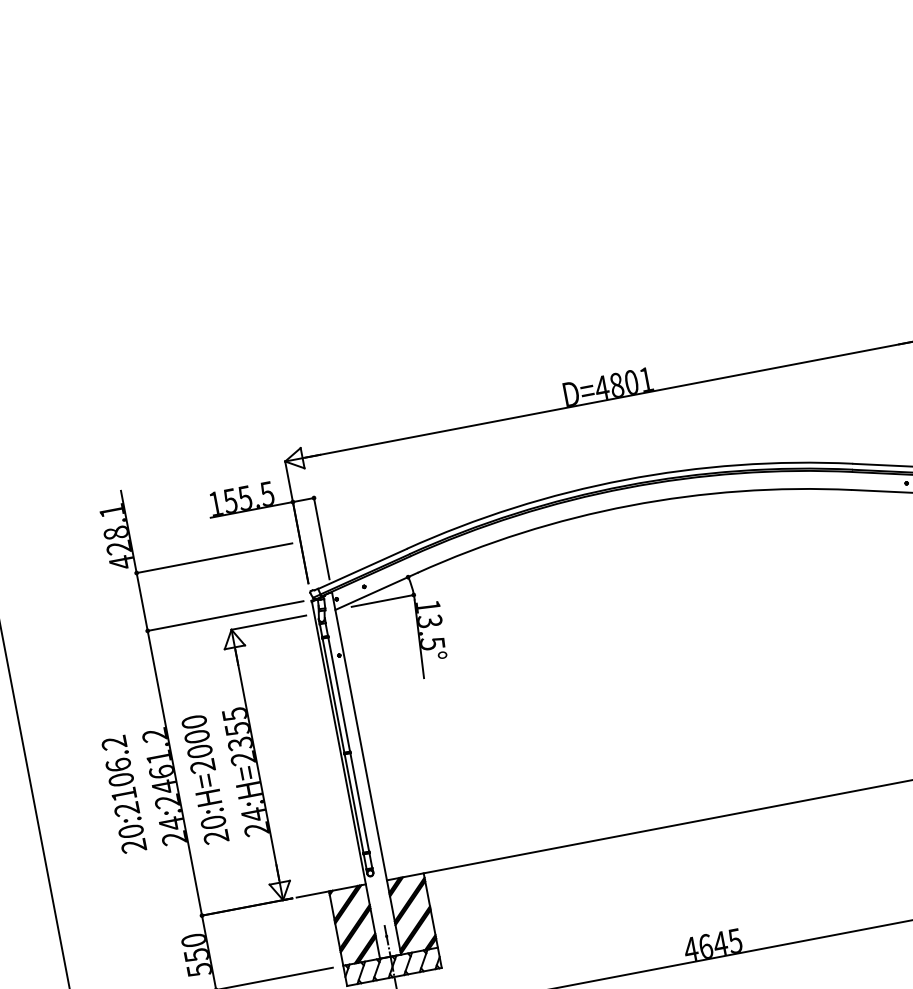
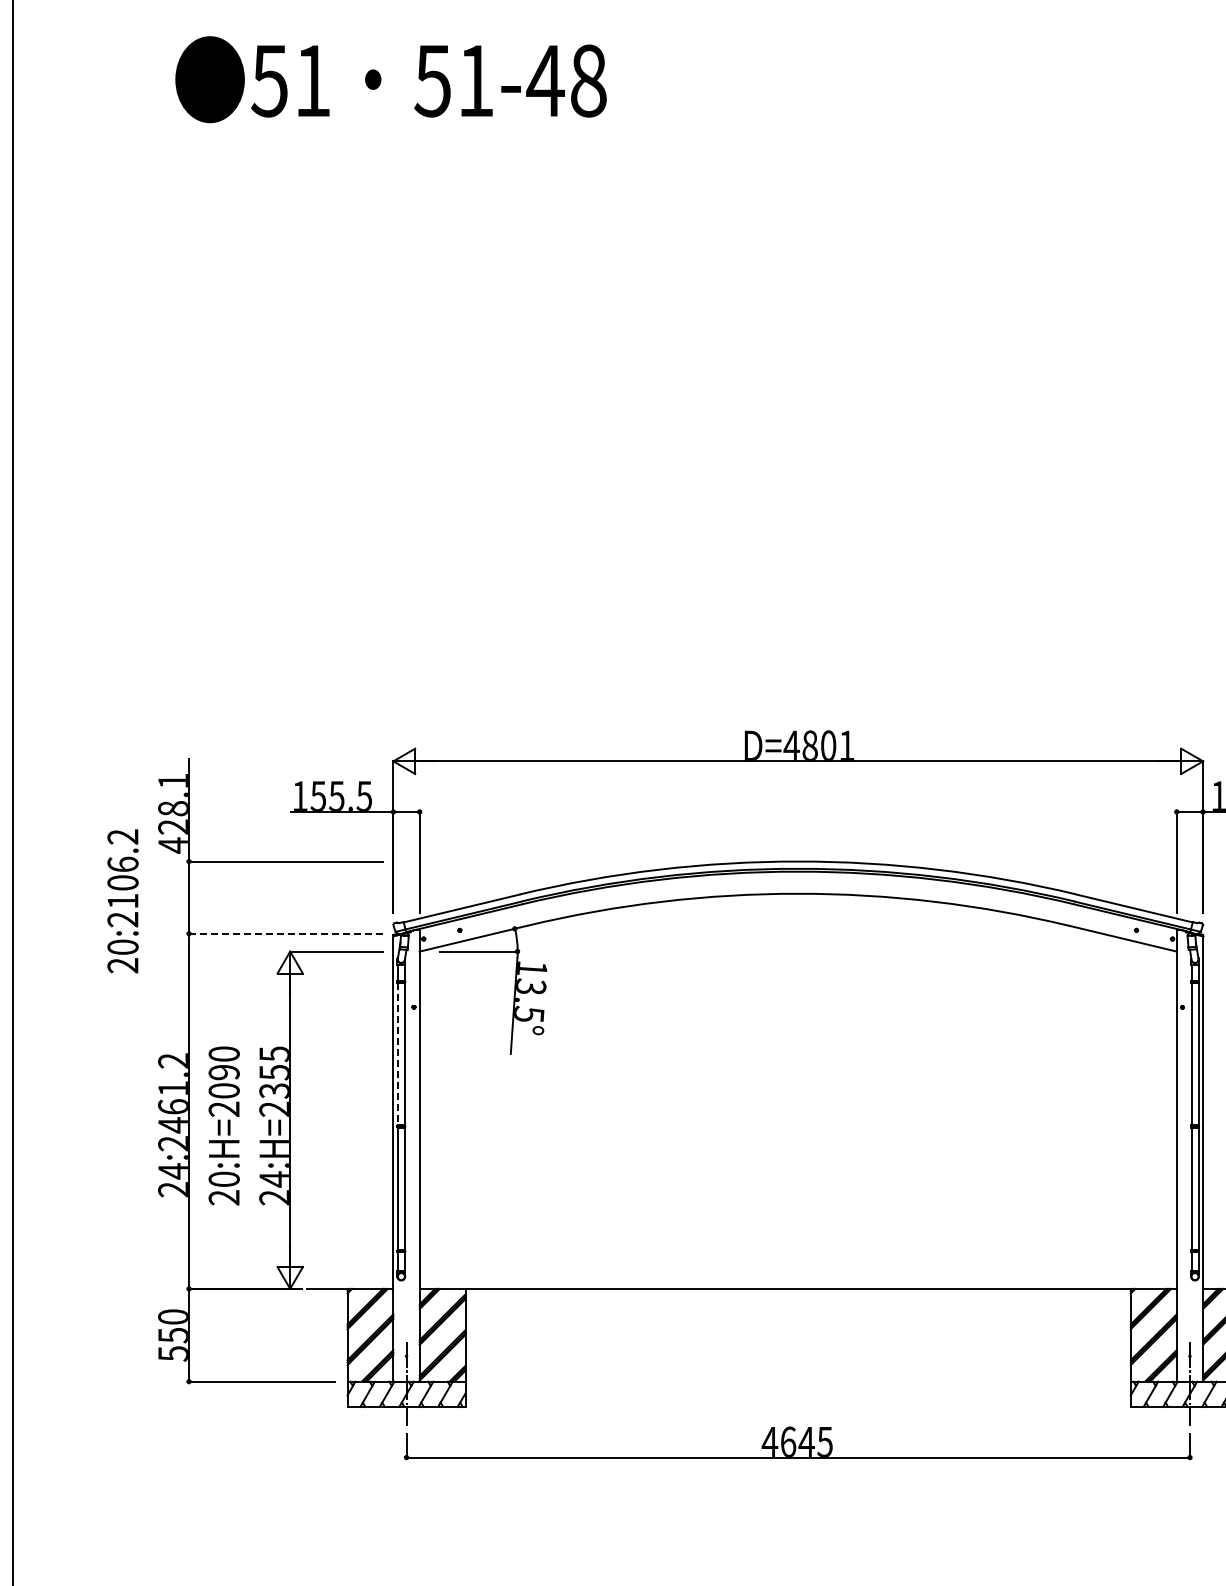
line: (225, 615) -> (285, 933), solid -> dashed
line: (333, 695) -> (397, 1054), solid -> dashed
text: (196, 736) -> (223, 1072), 20:H=2000 -> 20:H=2090
text: (123, 794) -> (122, 901), moved

